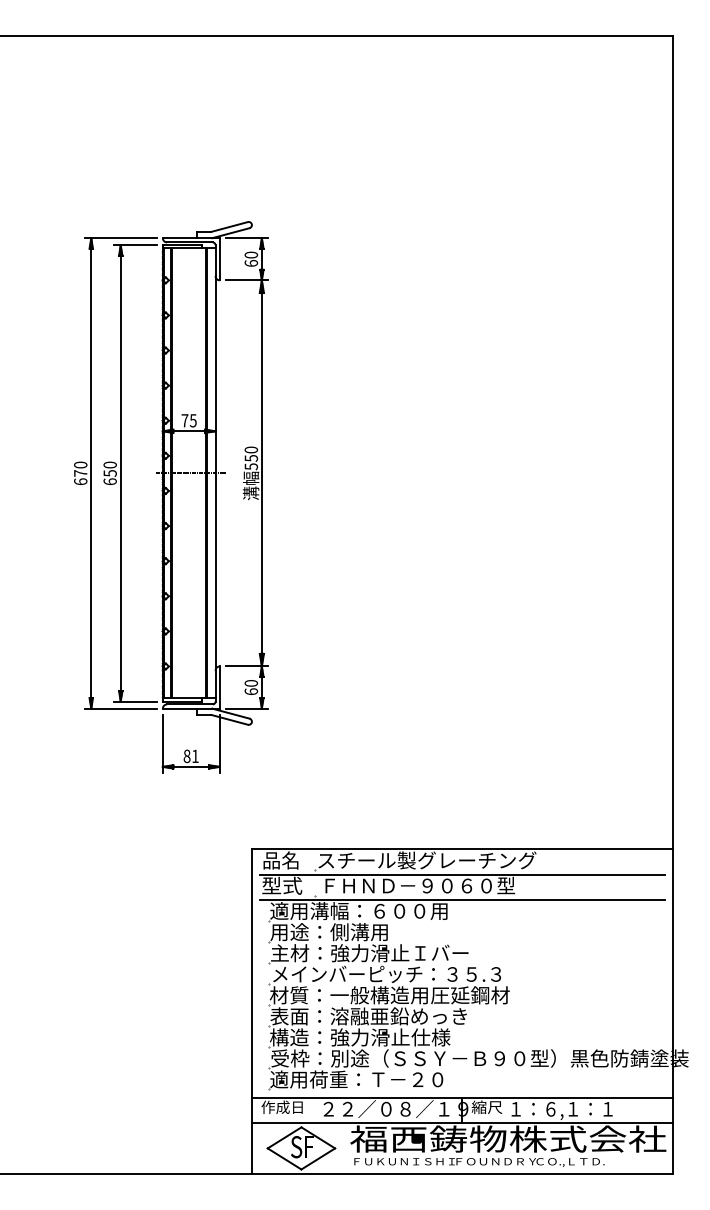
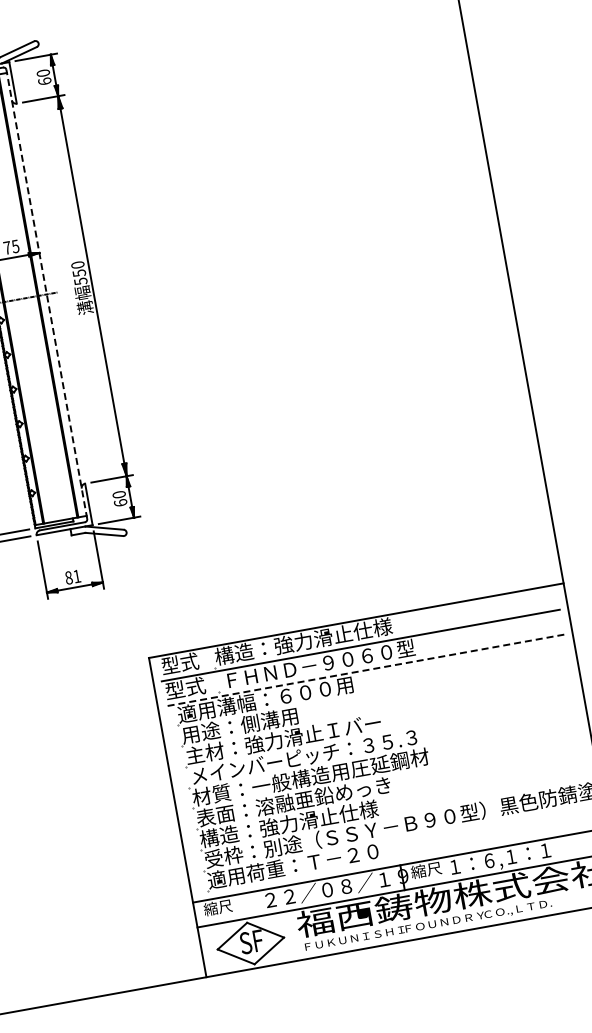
line: (215, 472) -> (46, 293), solid -> dashed
text: (280, 860) -> (179, 663), 品名 -> 型式
text: (426, 860) -> (322, 638), スチール製グレーチング -> 構造：強力滑止仕様
line: (461, 899) -> (364, 670), solid -> dashed
text: (281, 1106) -> (223, 905), 作成日 -> 縮尺

